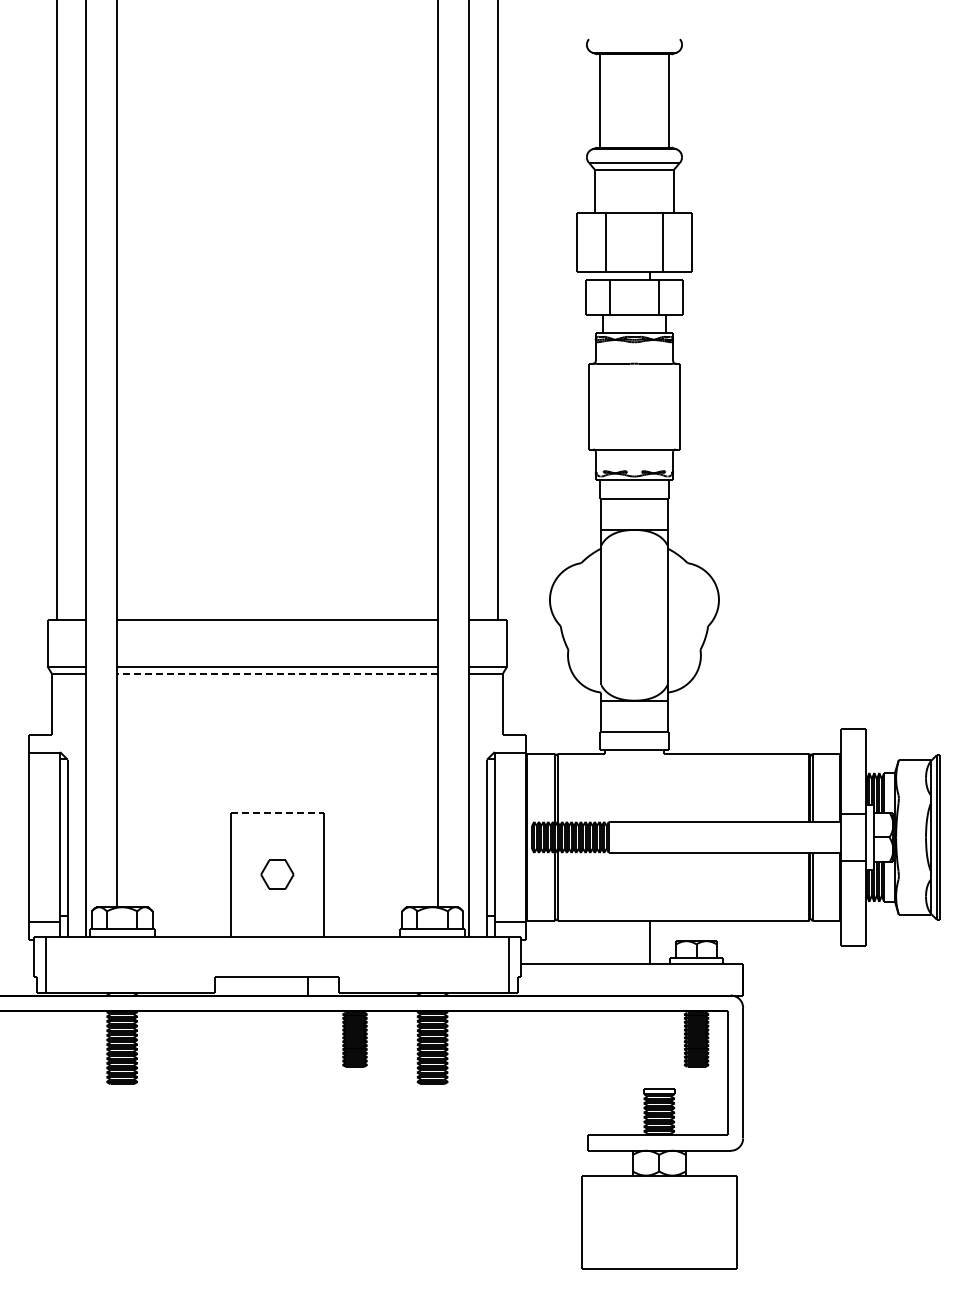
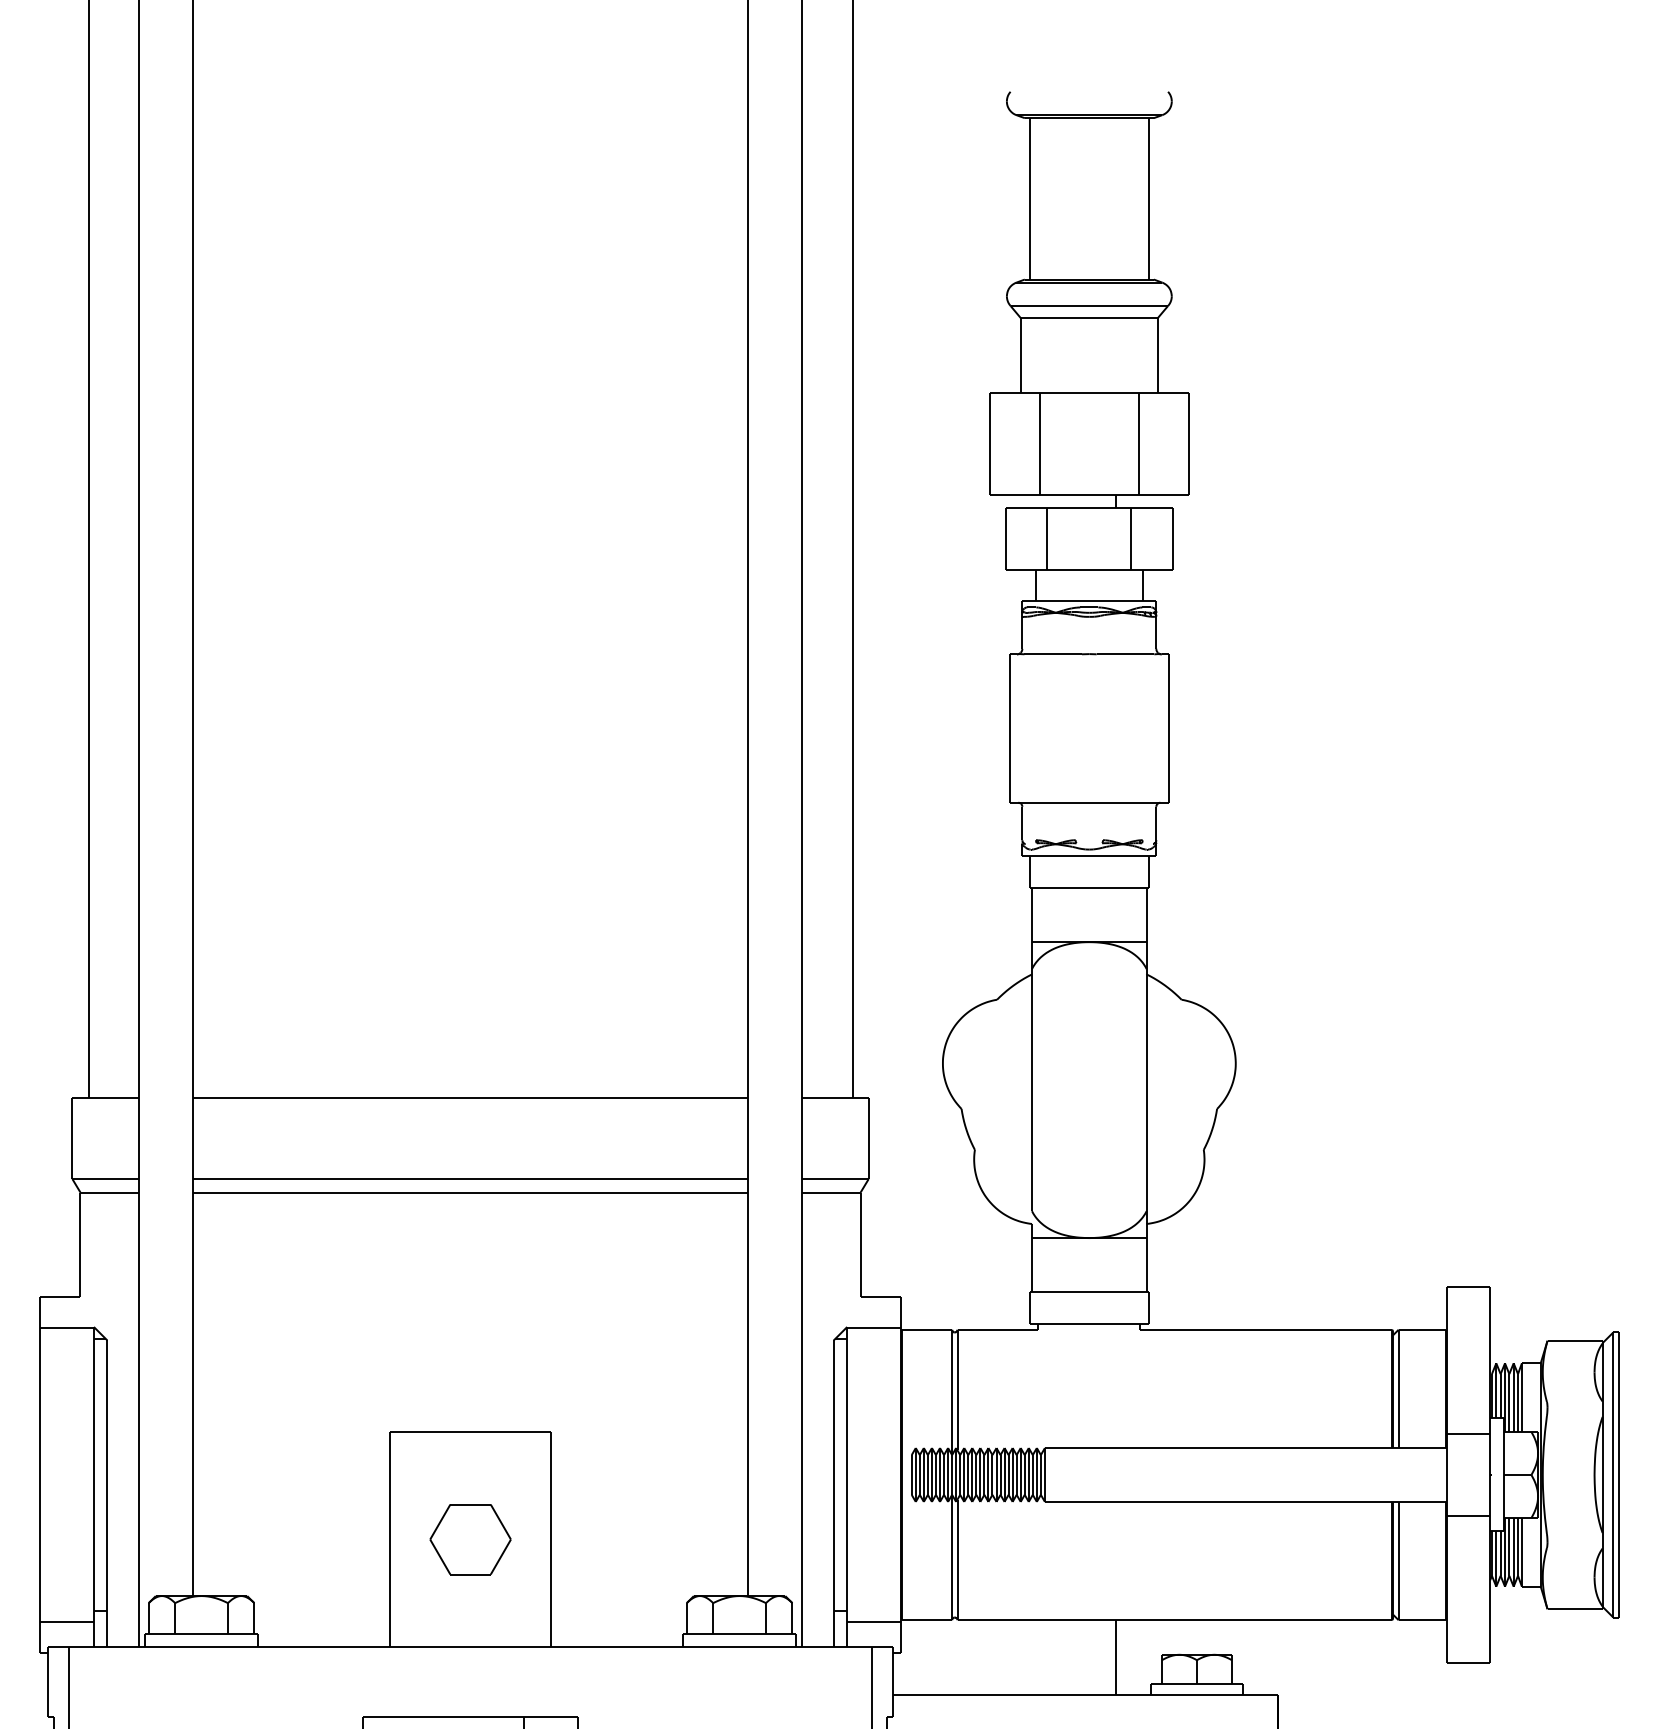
line: (276, 674) -> (469, 1192), dashed -> solid
line: (277, 812) -> (470, 1431), dashed -> solid
part: (277, 874) -> (470, 1539), size x1.43

